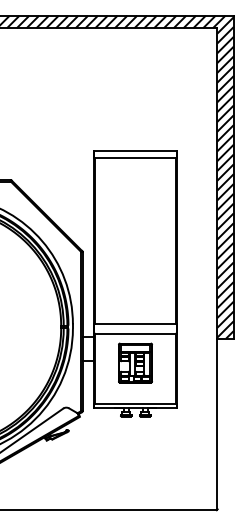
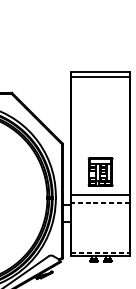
line: (135, 333) -> (100, 202), solid -> dashed
part: (135, 362) -> (100, 171), moved
line: (135, 403) -> (100, 252), solid -> dashed

